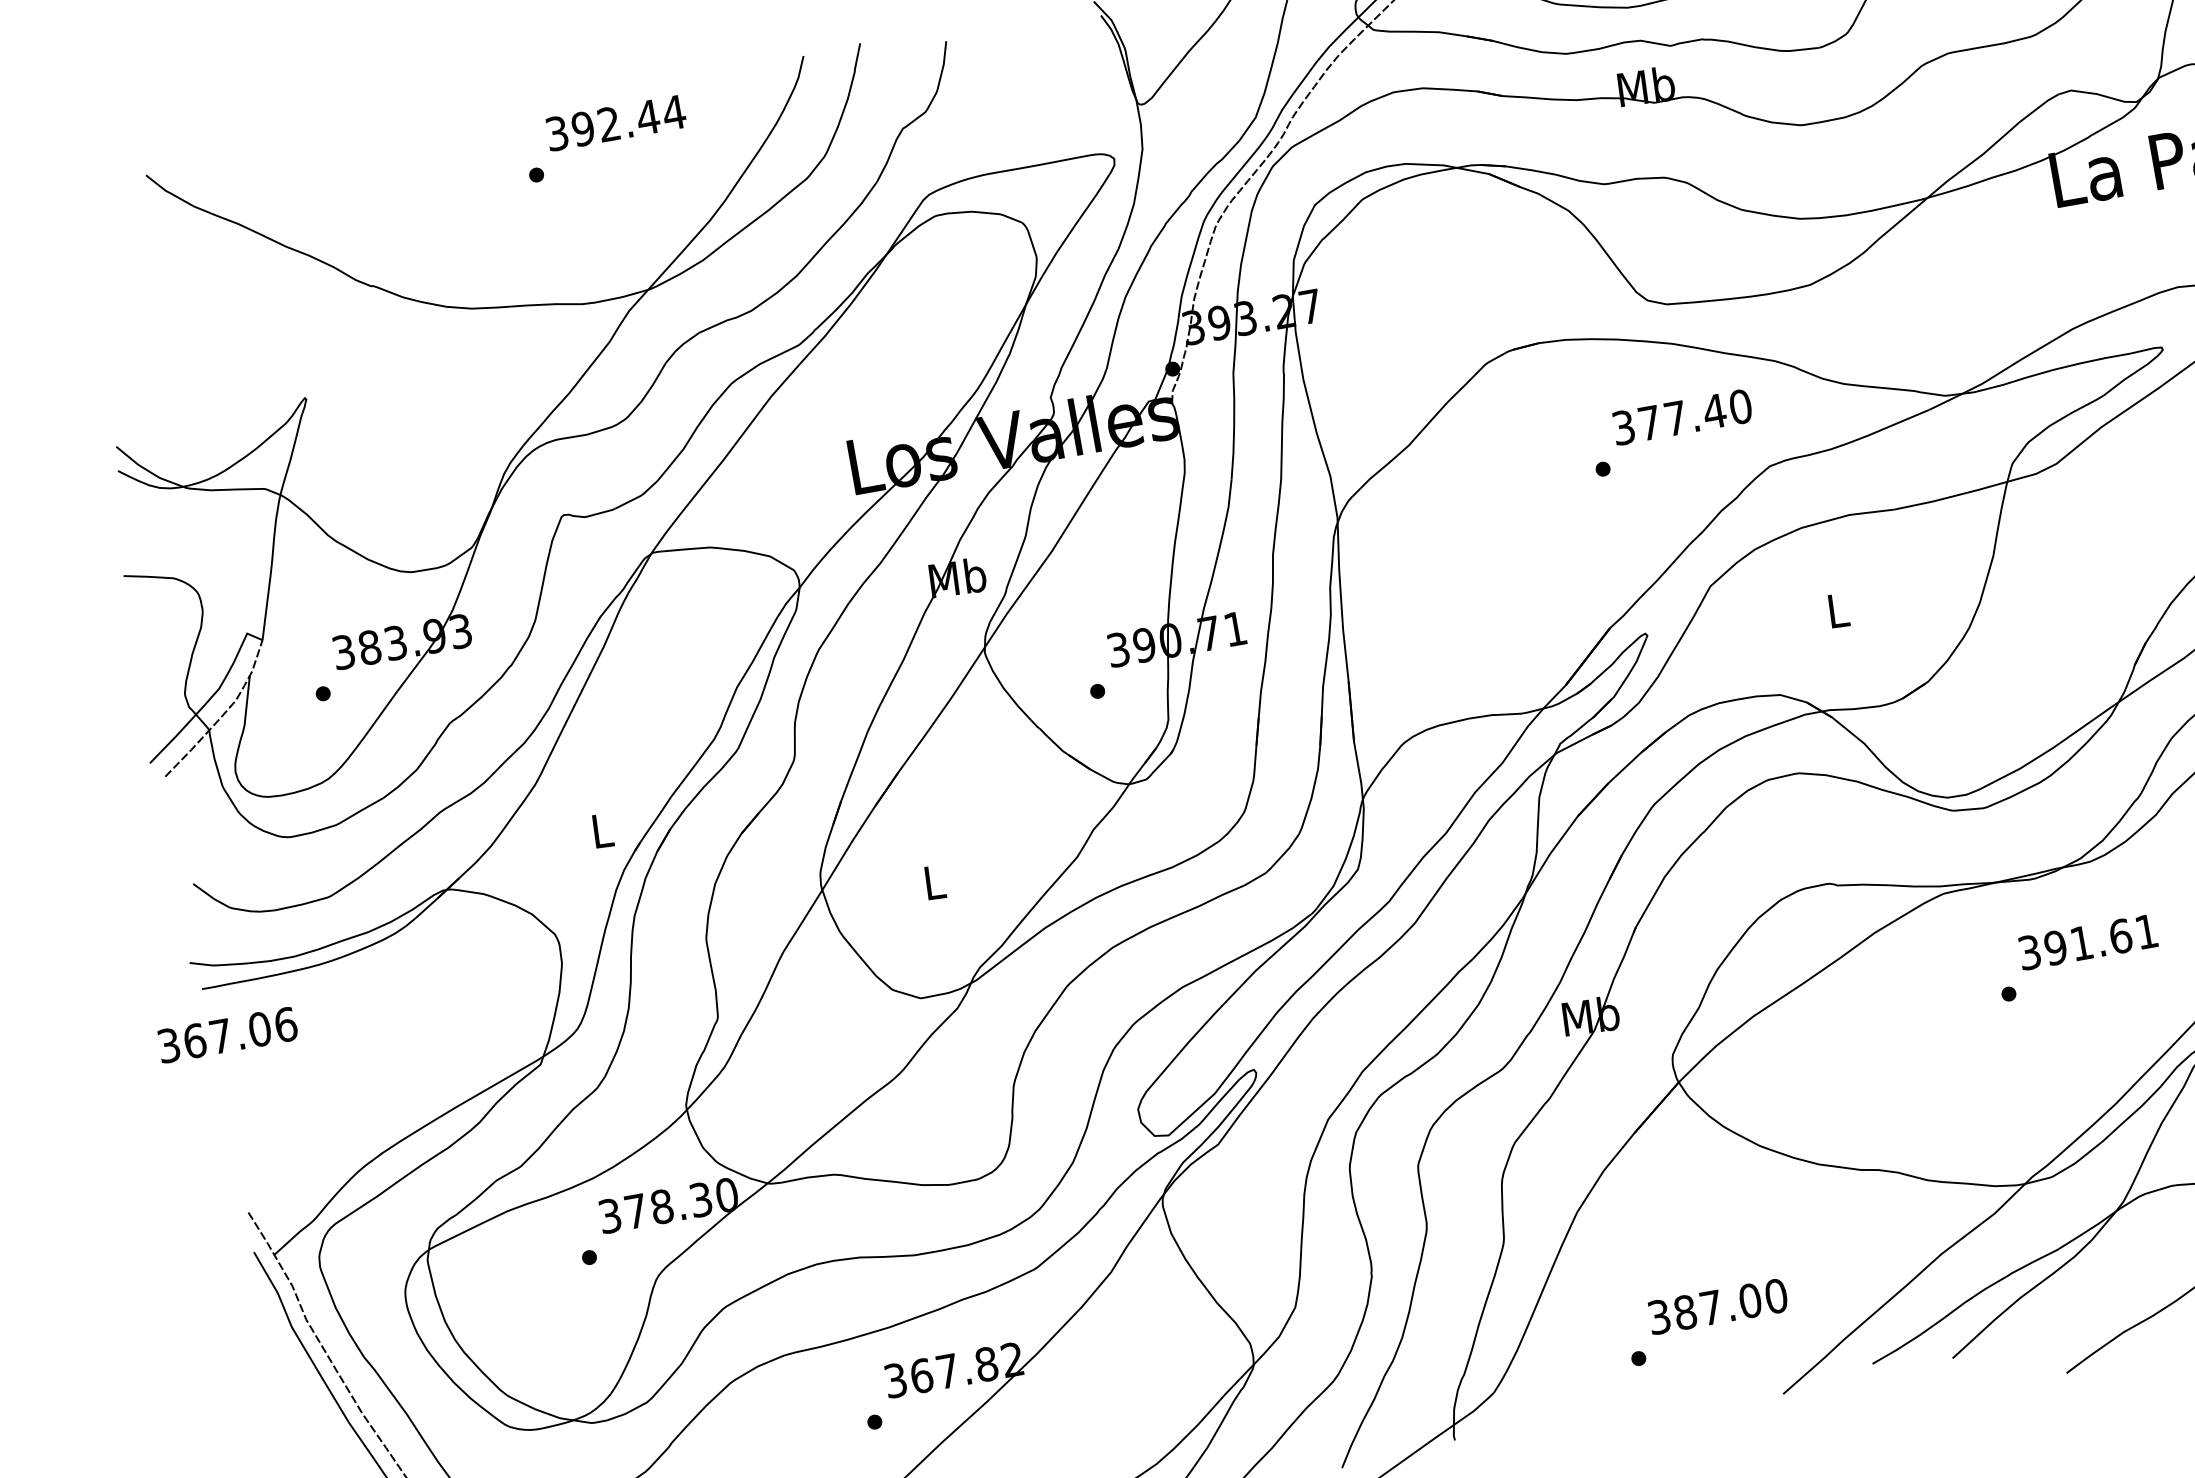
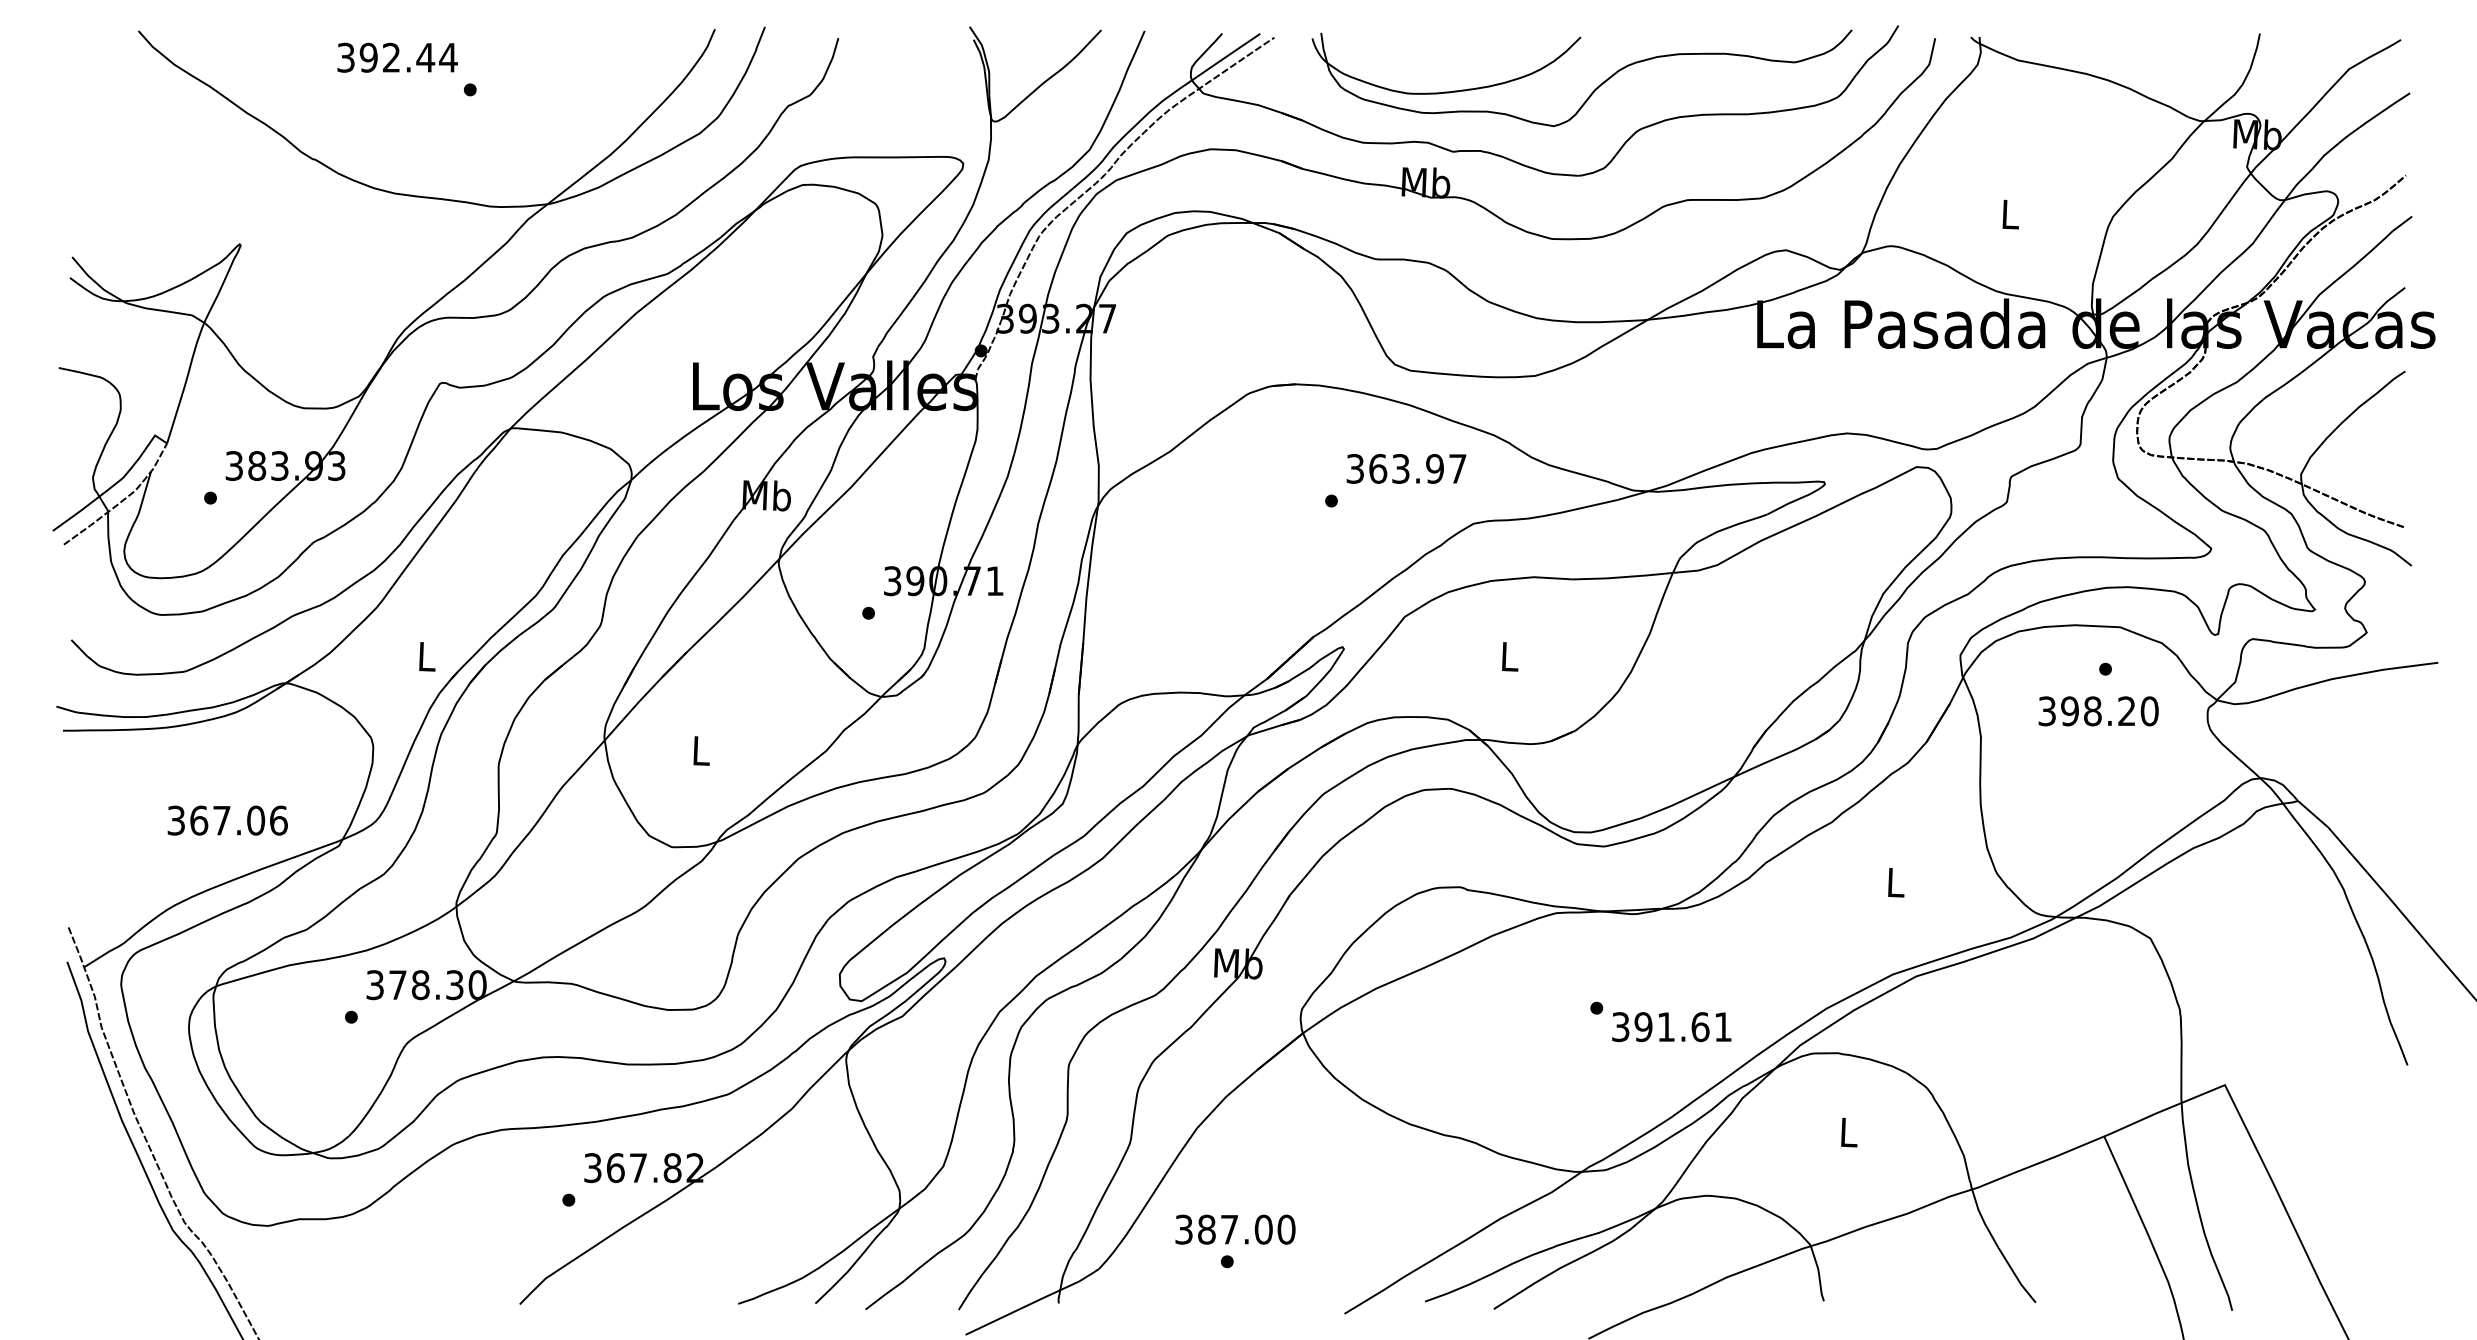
text: (615, 122) -> (397, 57), moved
text: (1694, 414) -> (1417, 468), 377.40 -> 363.97
text: (2087, 942) -> (1671, 1027), moved
text: (227, 1035) -> (227, 820), moved
text: (1718, 1306) -> (1235, 1229), moved

